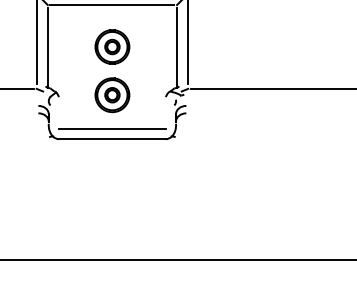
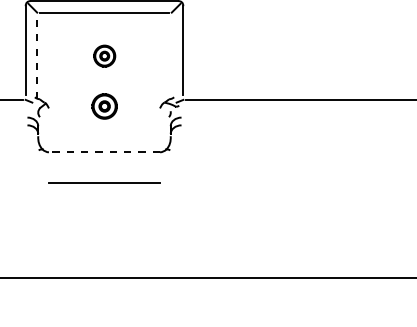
part: (112, 46) -> (104, 55), size x0.6
line: (176, 47) -> (171, 56), removed
line: (48, 48) -> (37, 57), solid -> dashed
part: (112, 95) -> (104, 106), size x0.7
line: (112, 127) -> (104, 182), moved
line: (112, 139) -> (104, 152), solid -> dashed

